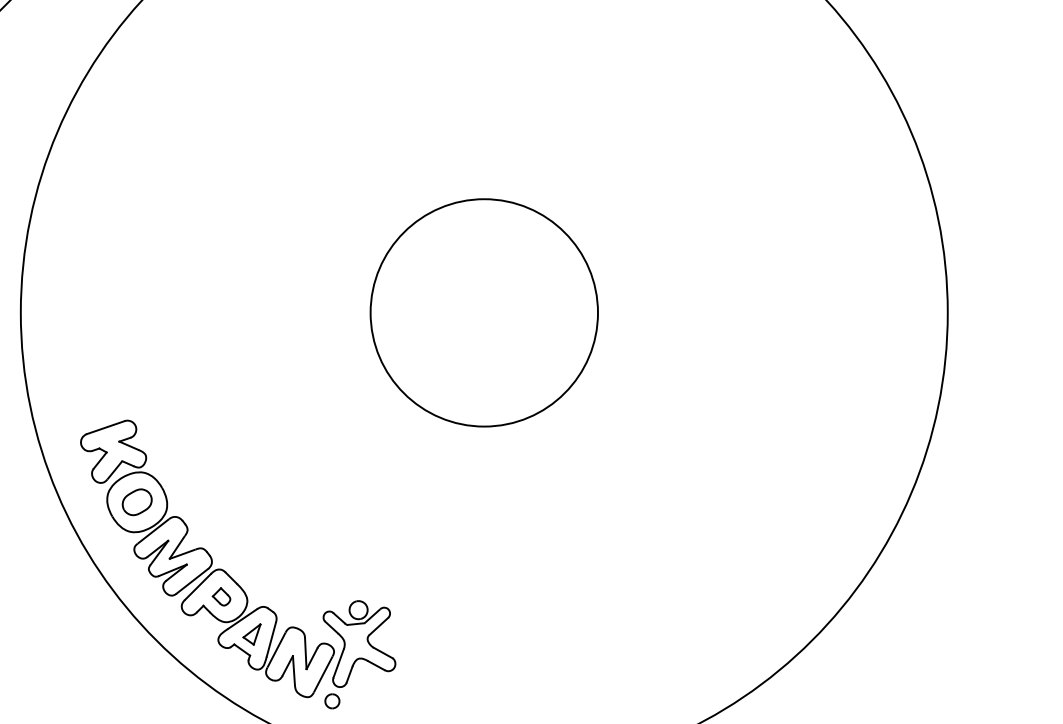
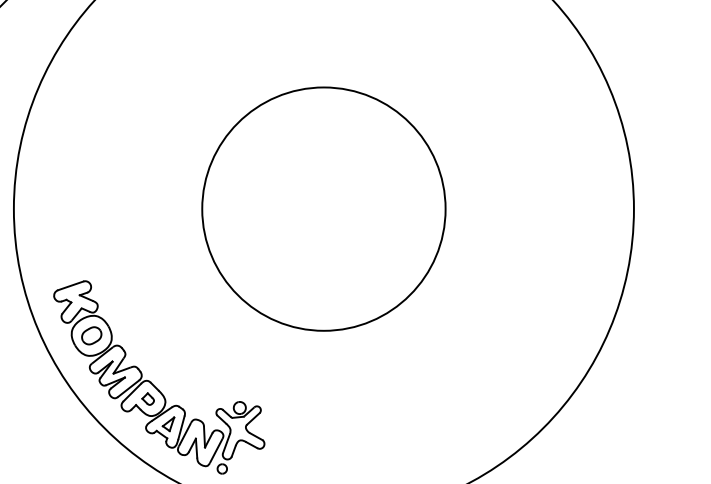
circle: (483, 313) -> (323, 209), size x1.6

